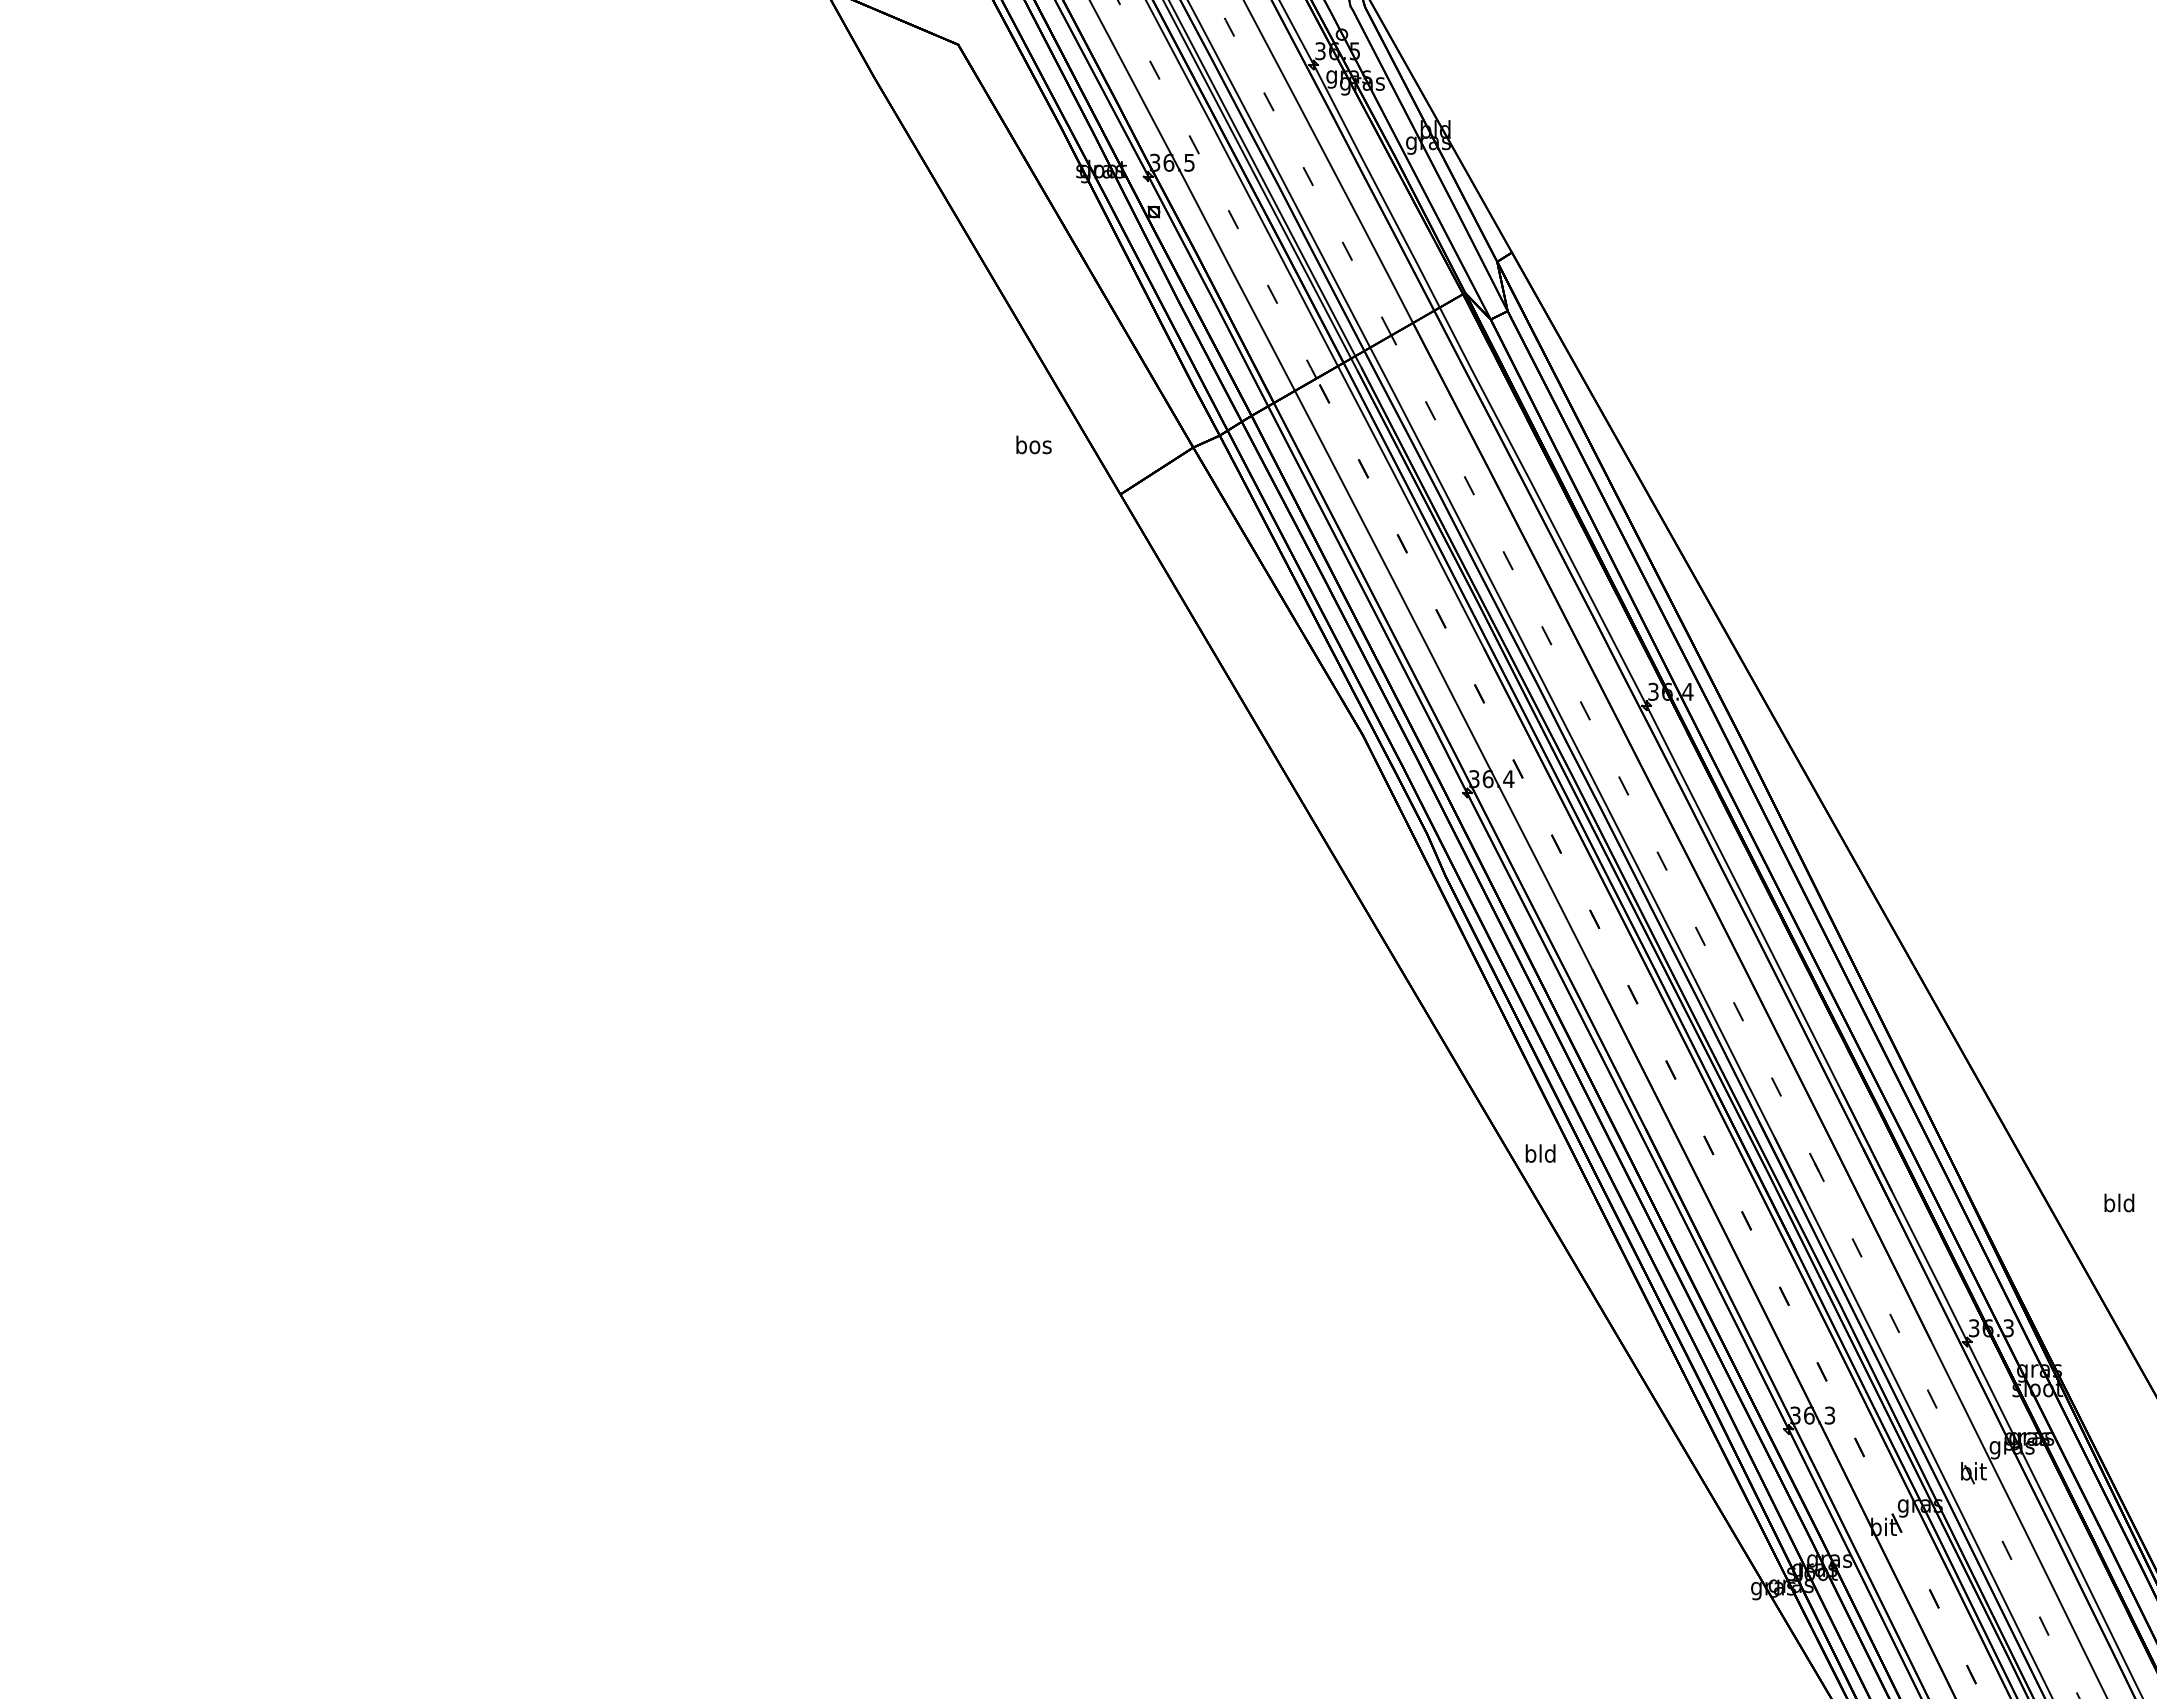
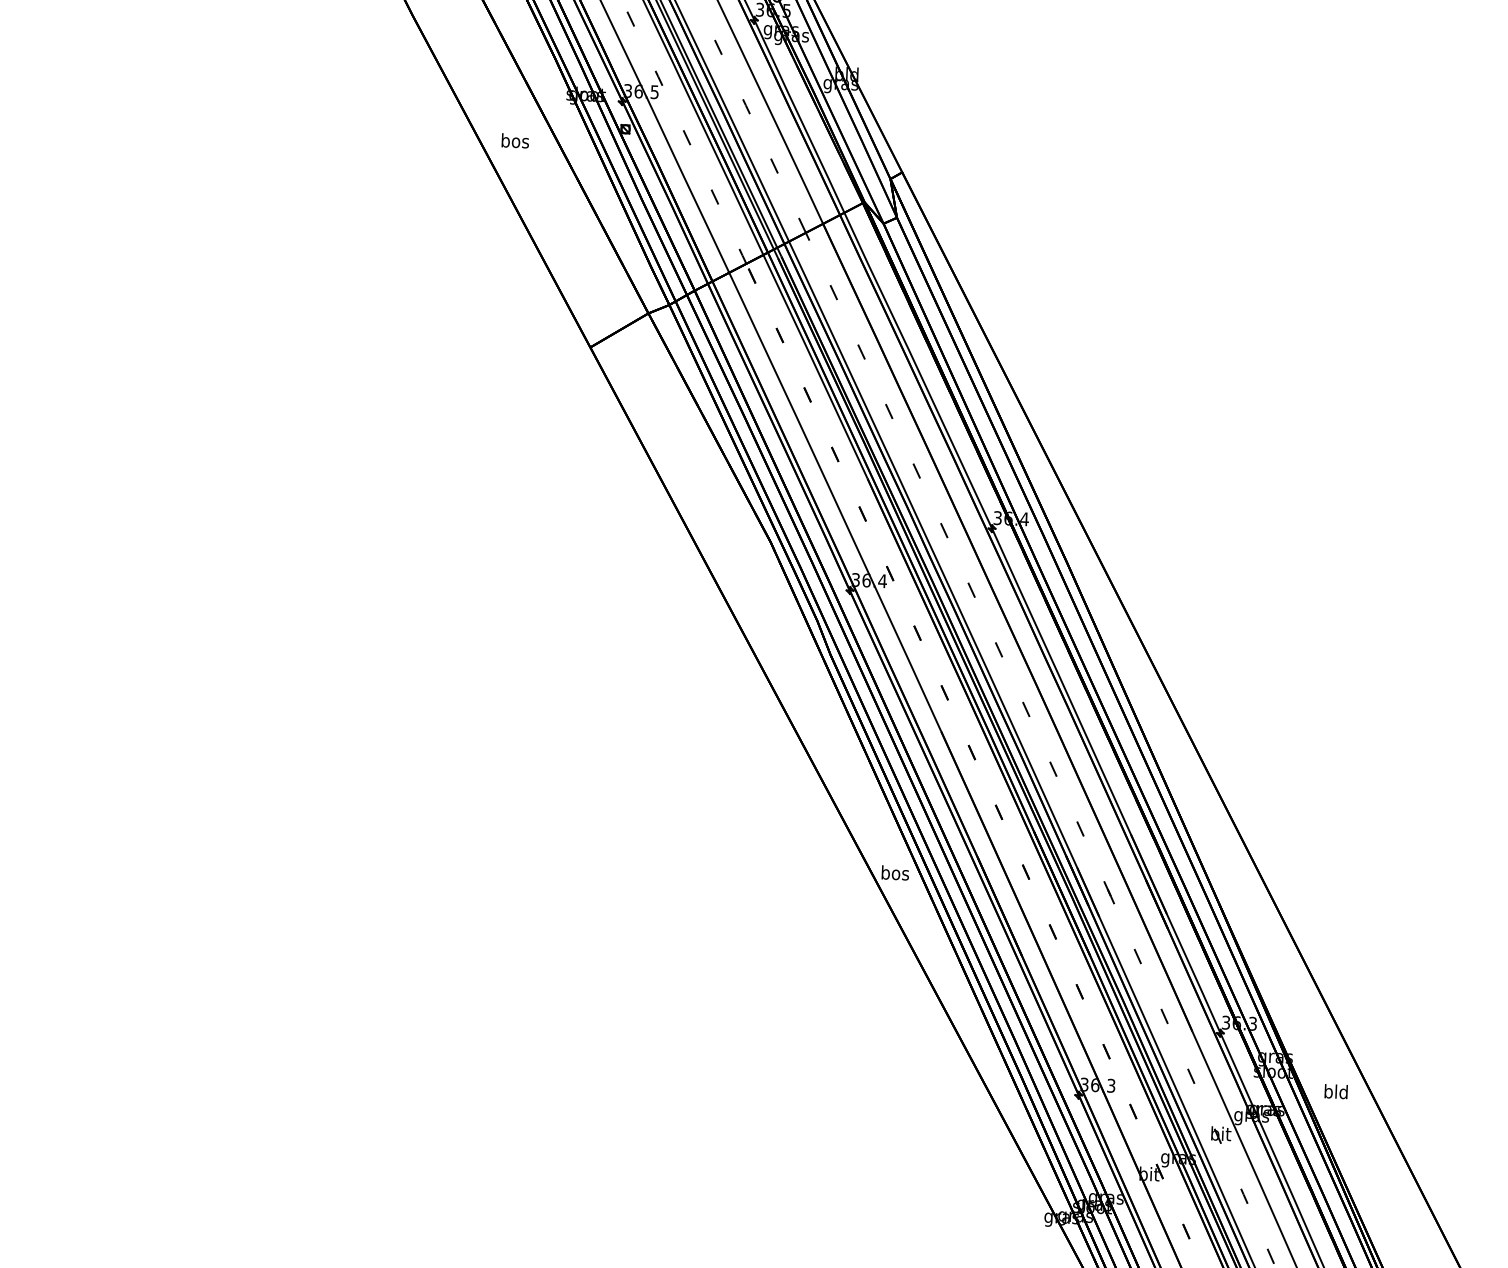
text: (1033, 444) -> (515, 140), moved
text: (1540, 1153) -> (895, 872), bld -> bos
text: (2119, 1202) -> (1336, 1091), moved

